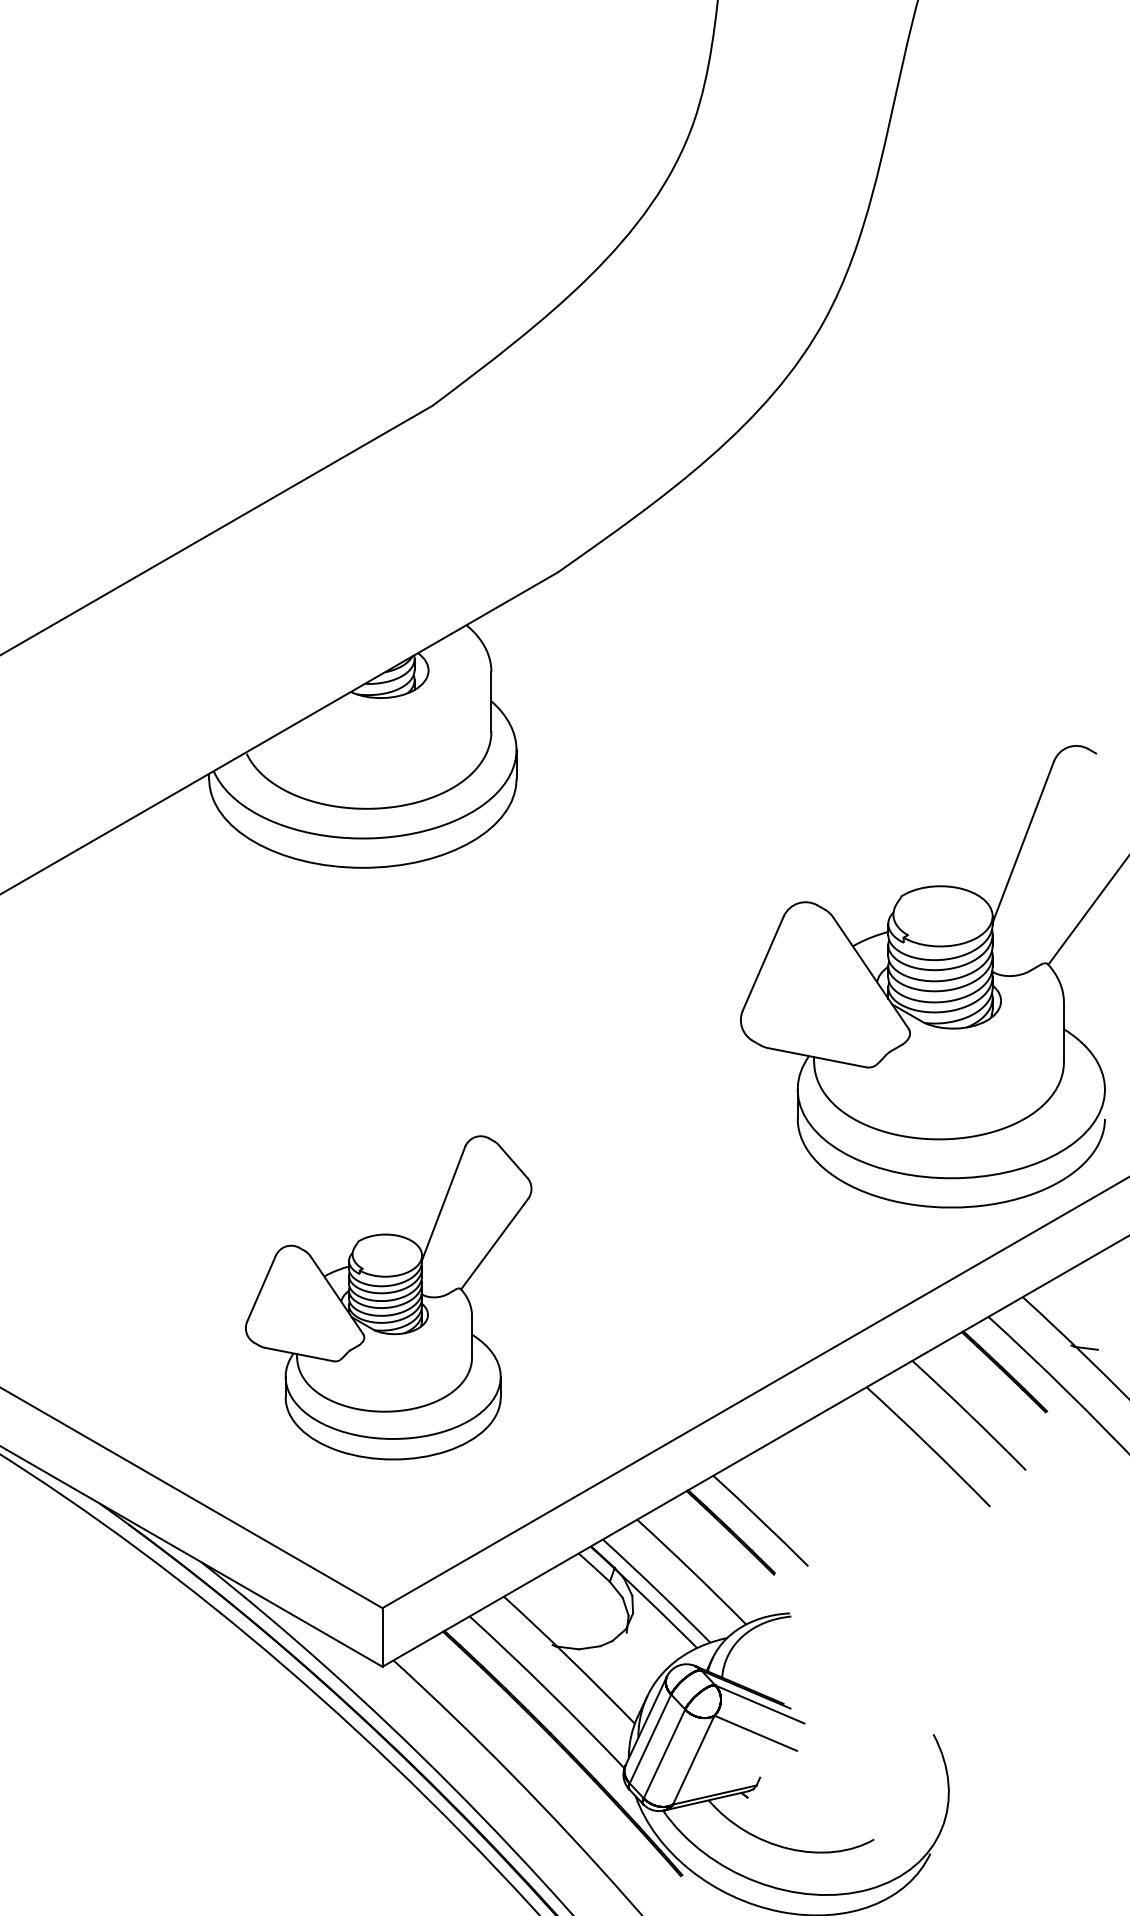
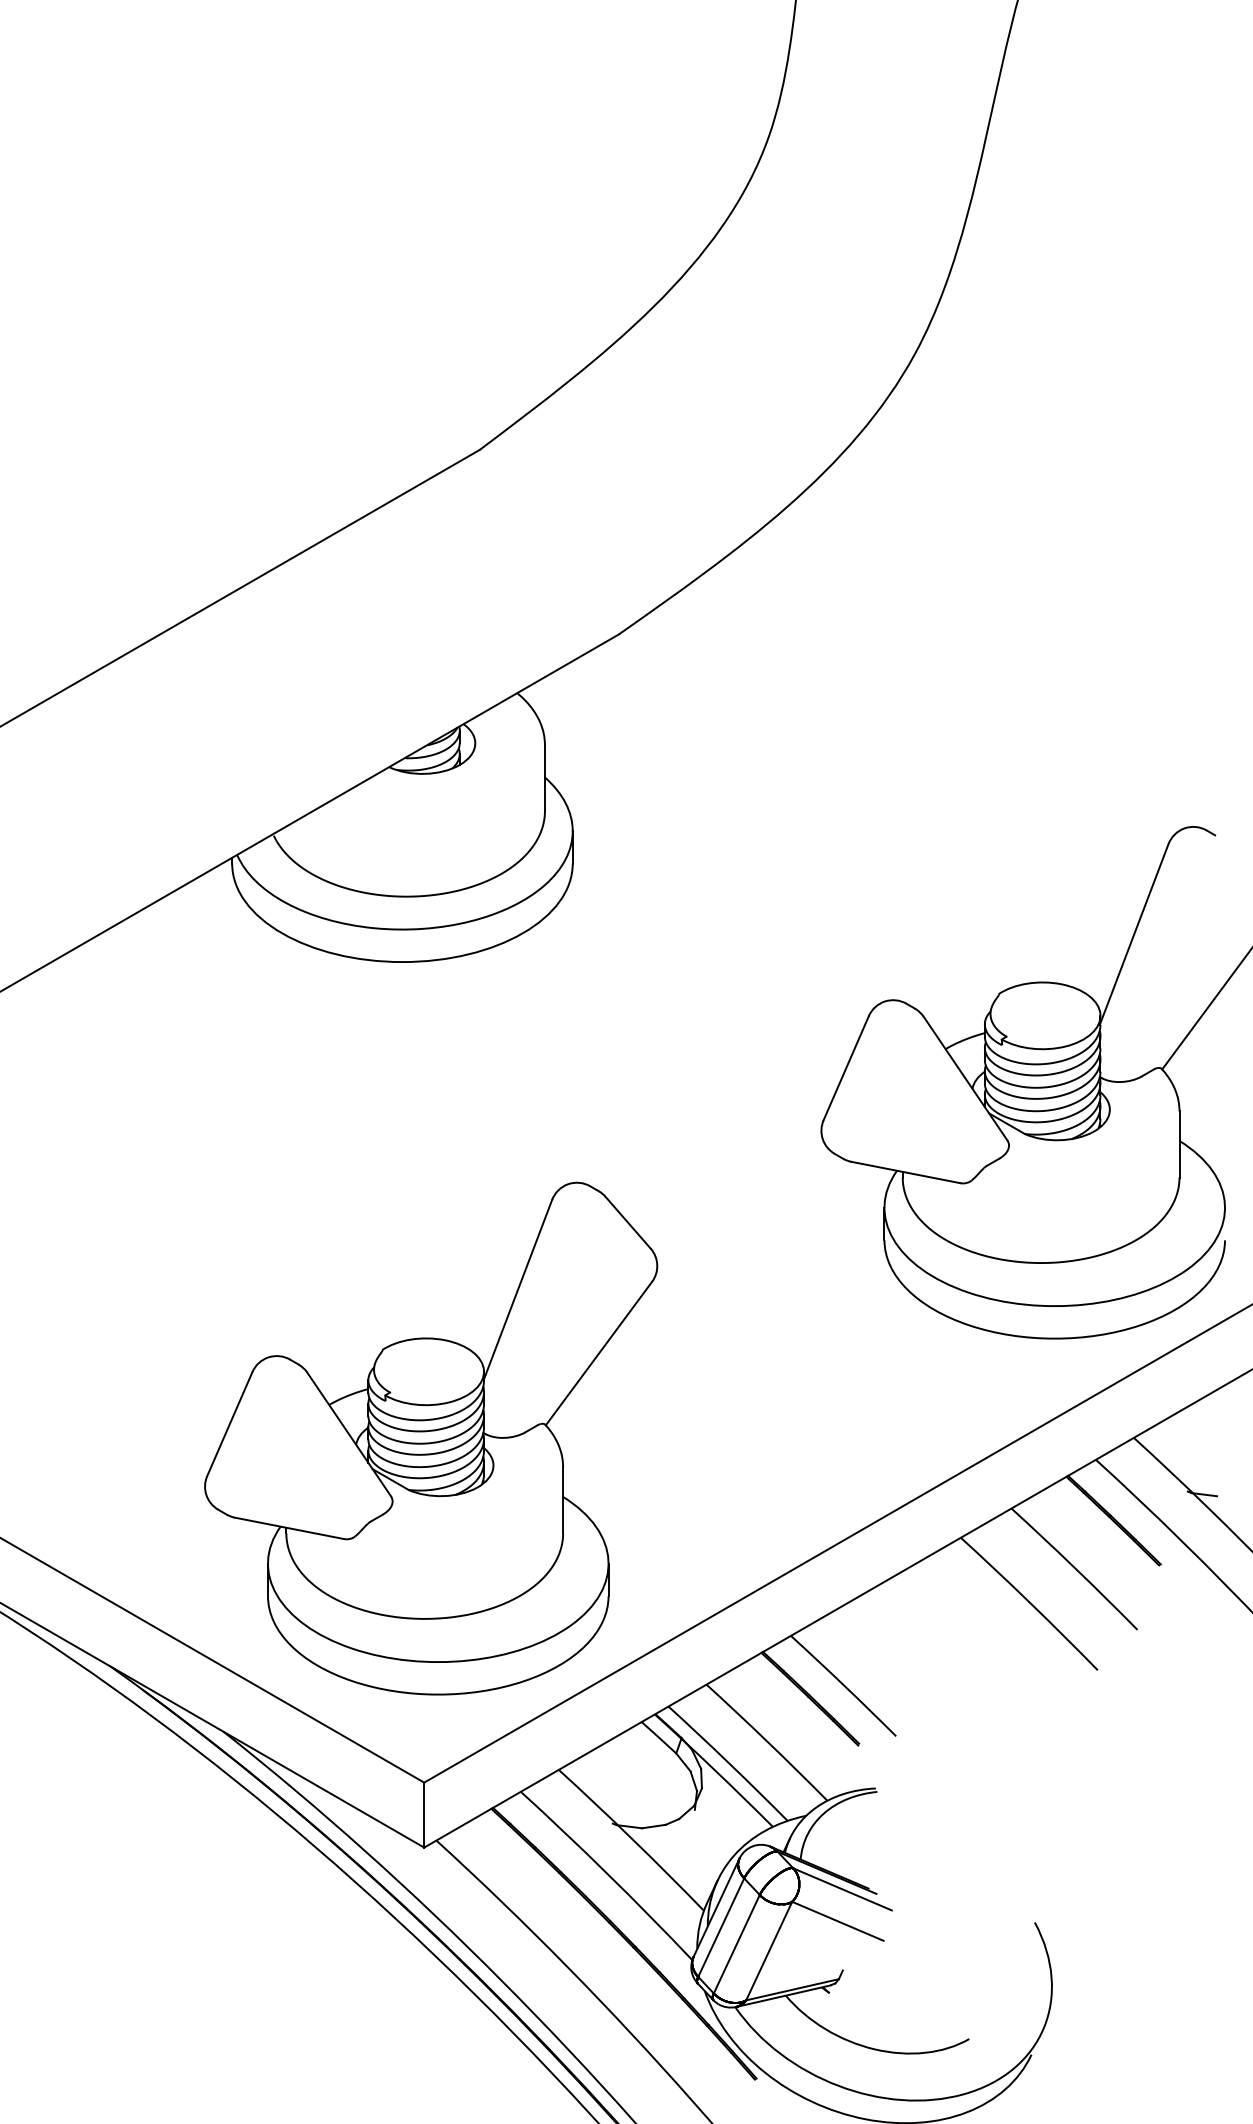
part: (388, 1297) -> (430, 1438), size x1.43

